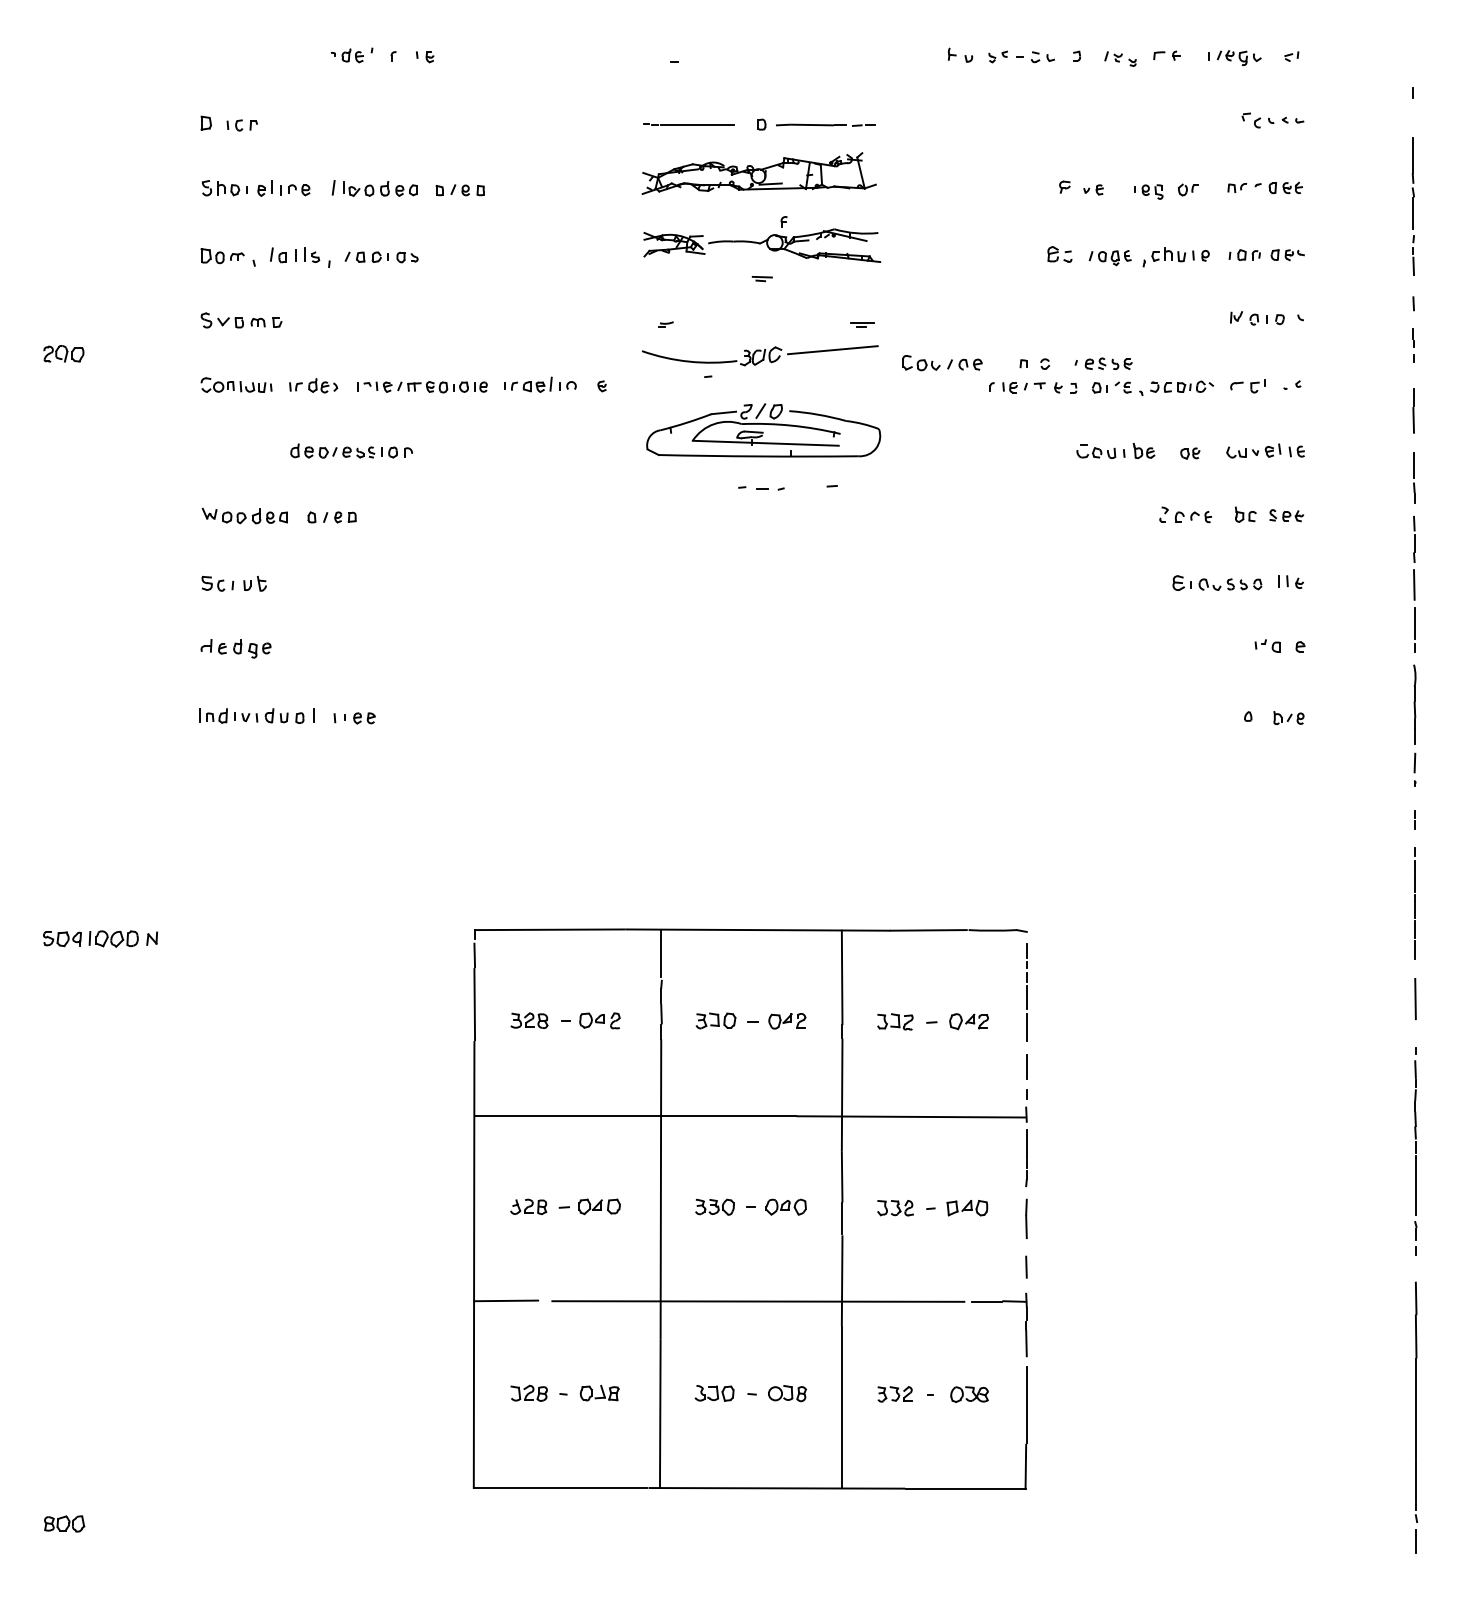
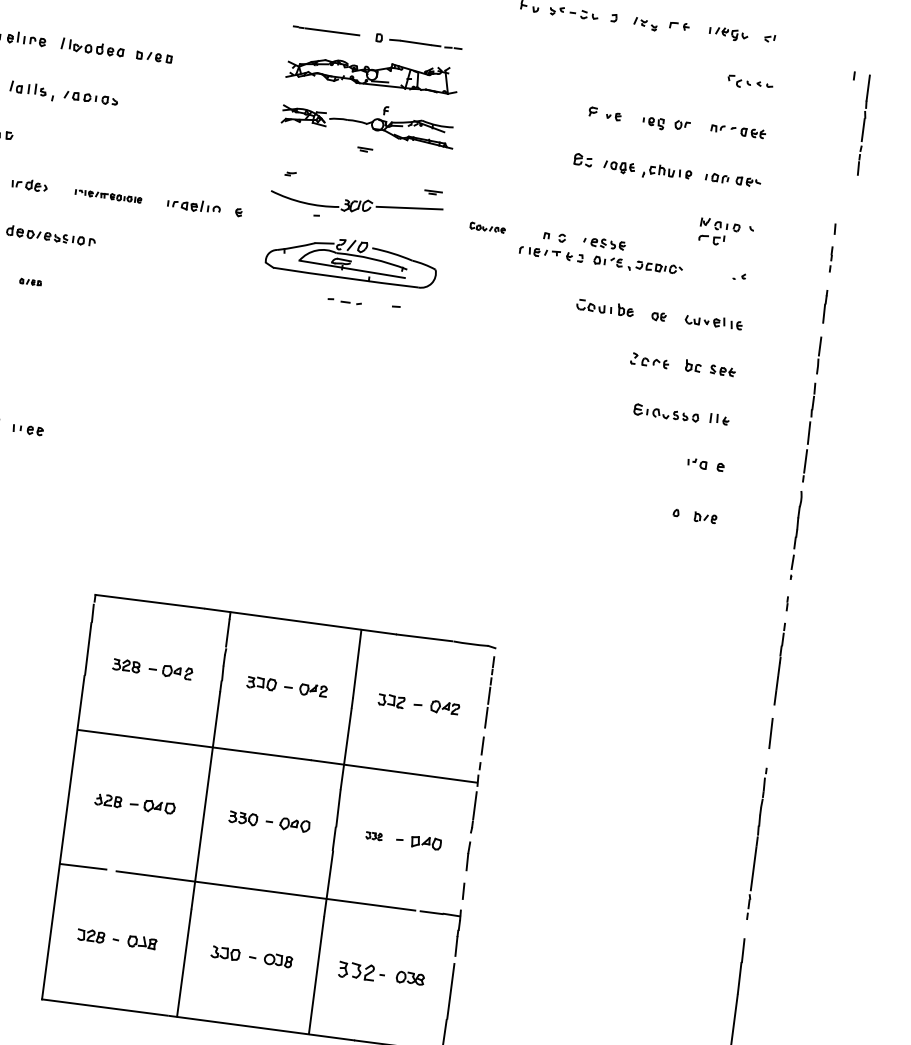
part: (1412, 206) -> (863, 124), moved
part: (942, 363) -> (487, 228), size x0.6
part: (1247, 386) -> (711, 239), moved
part: (422, 387) -> (108, 196), size x0.7
part: (331, 517) -> (30, 282), size x0.6
part: (895, 1208) -> (374, 836), size x0.6
part: (894, 1394) -> (355, 971), size x1.4

